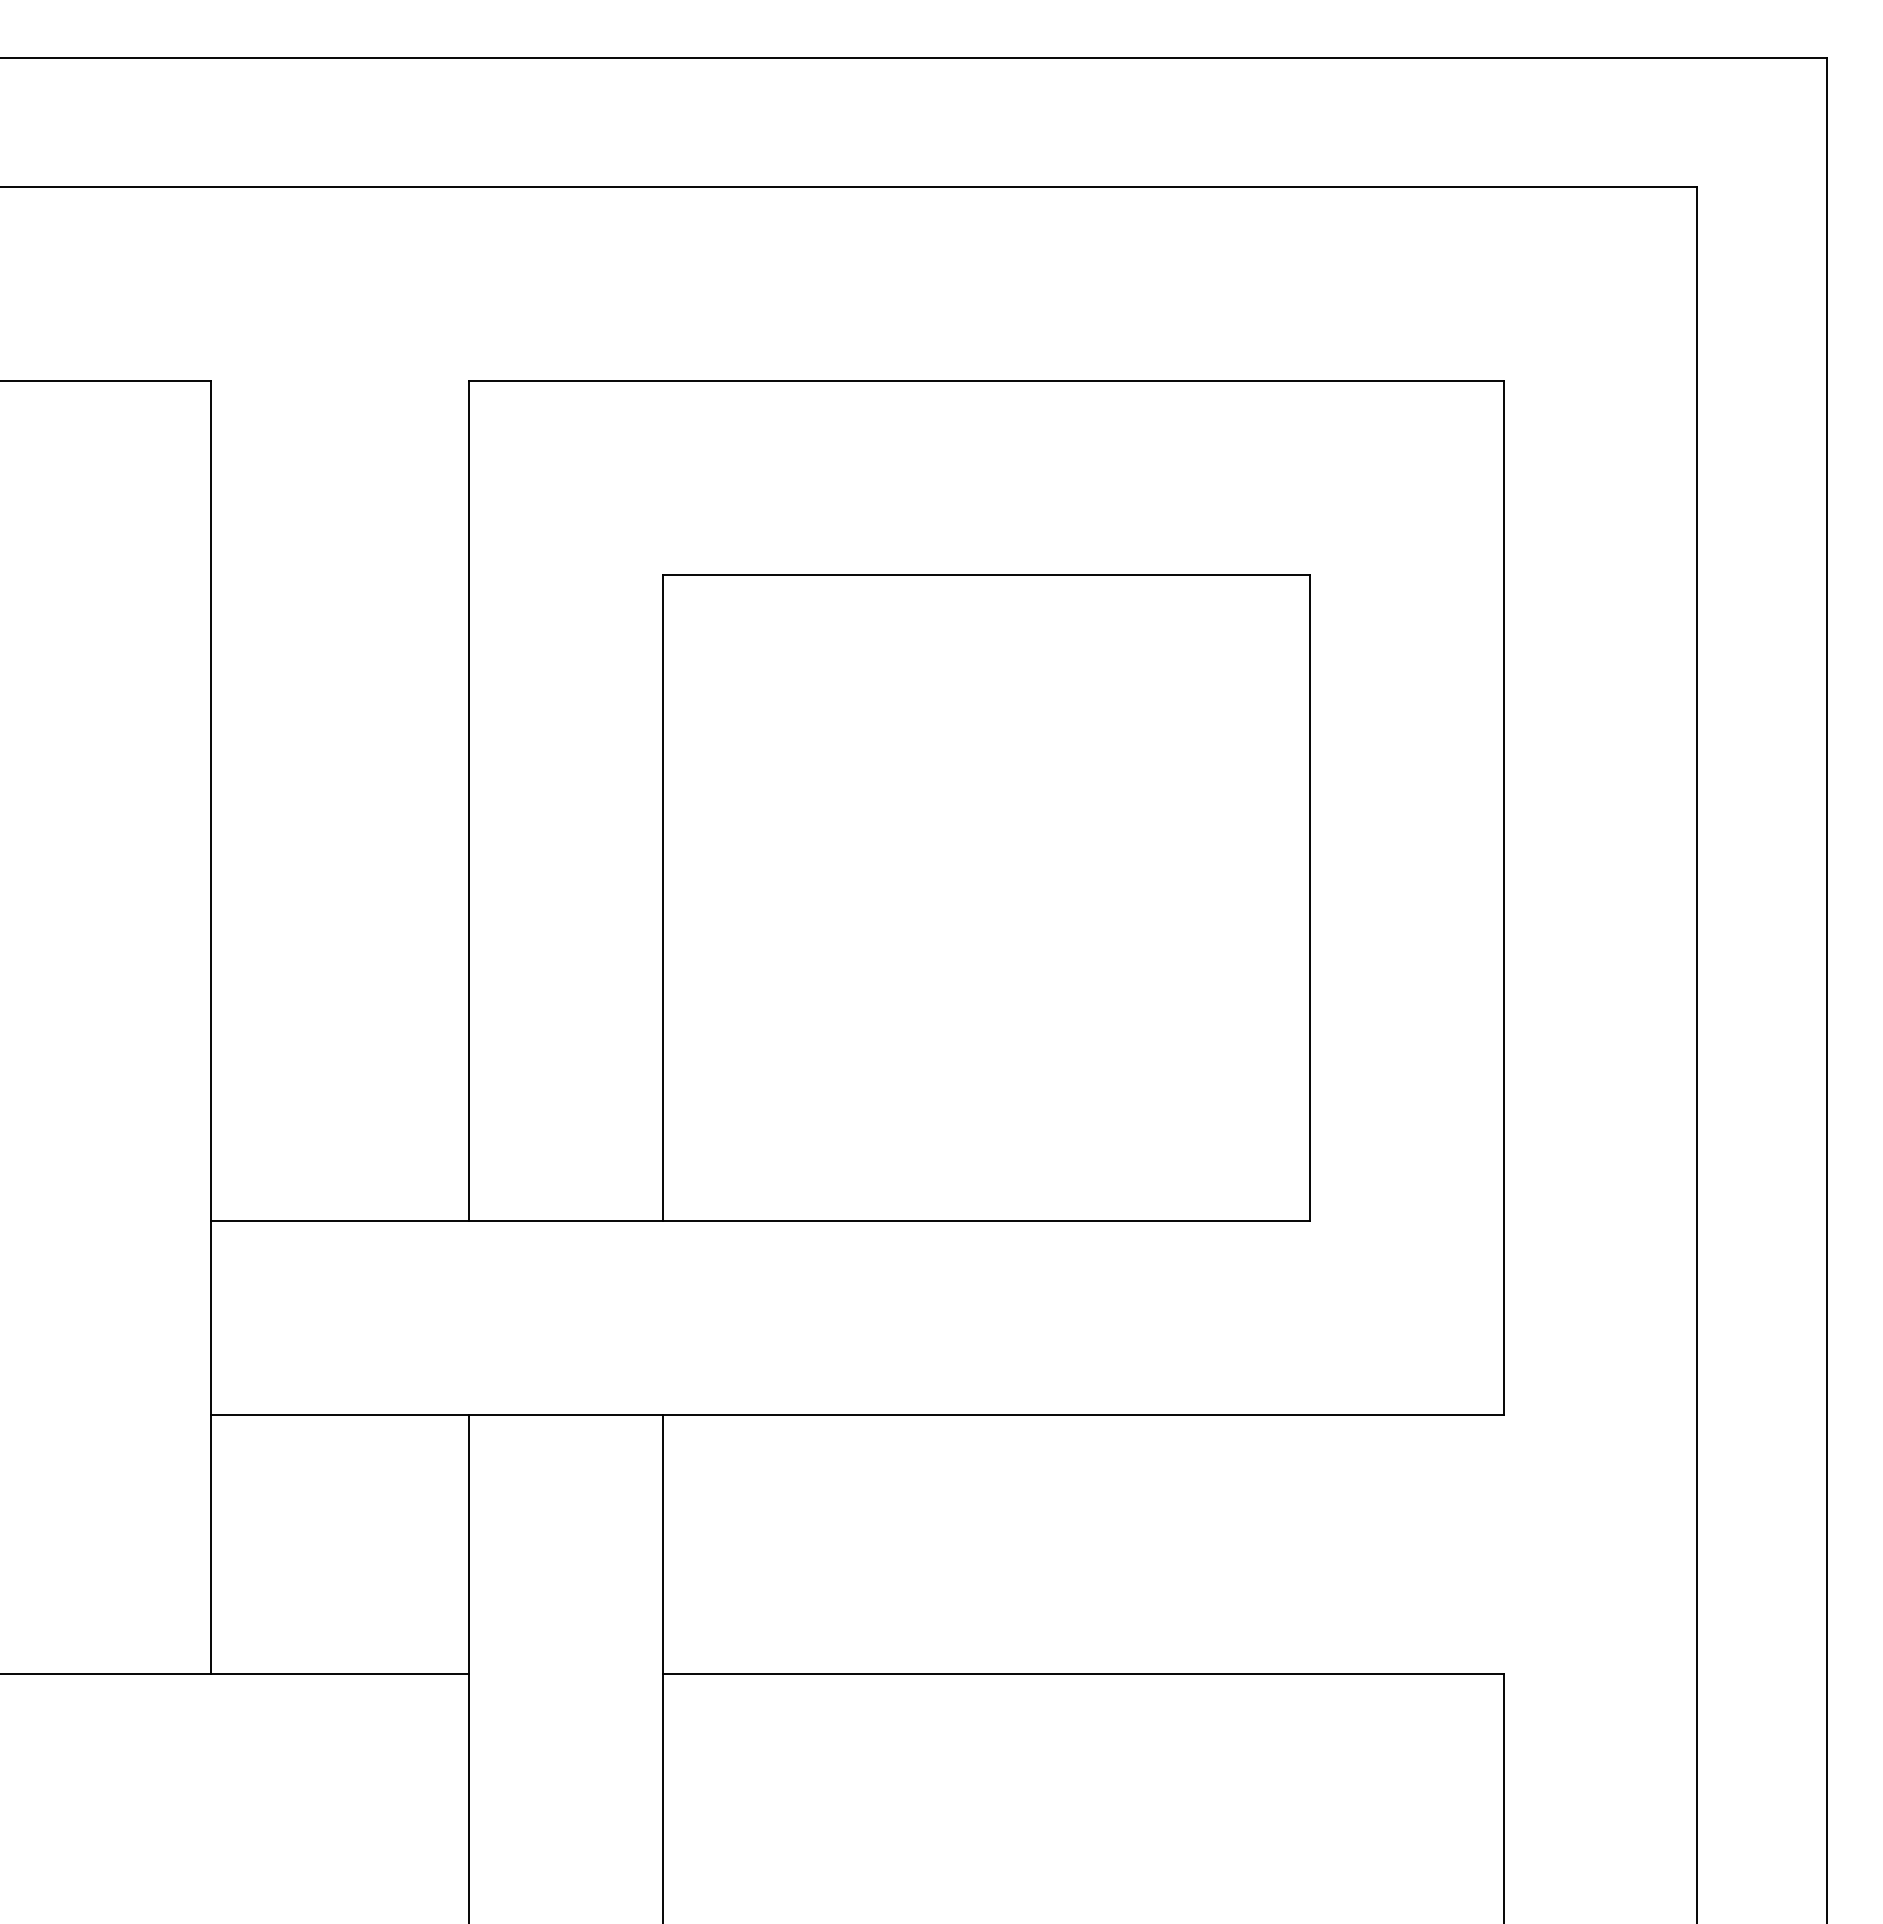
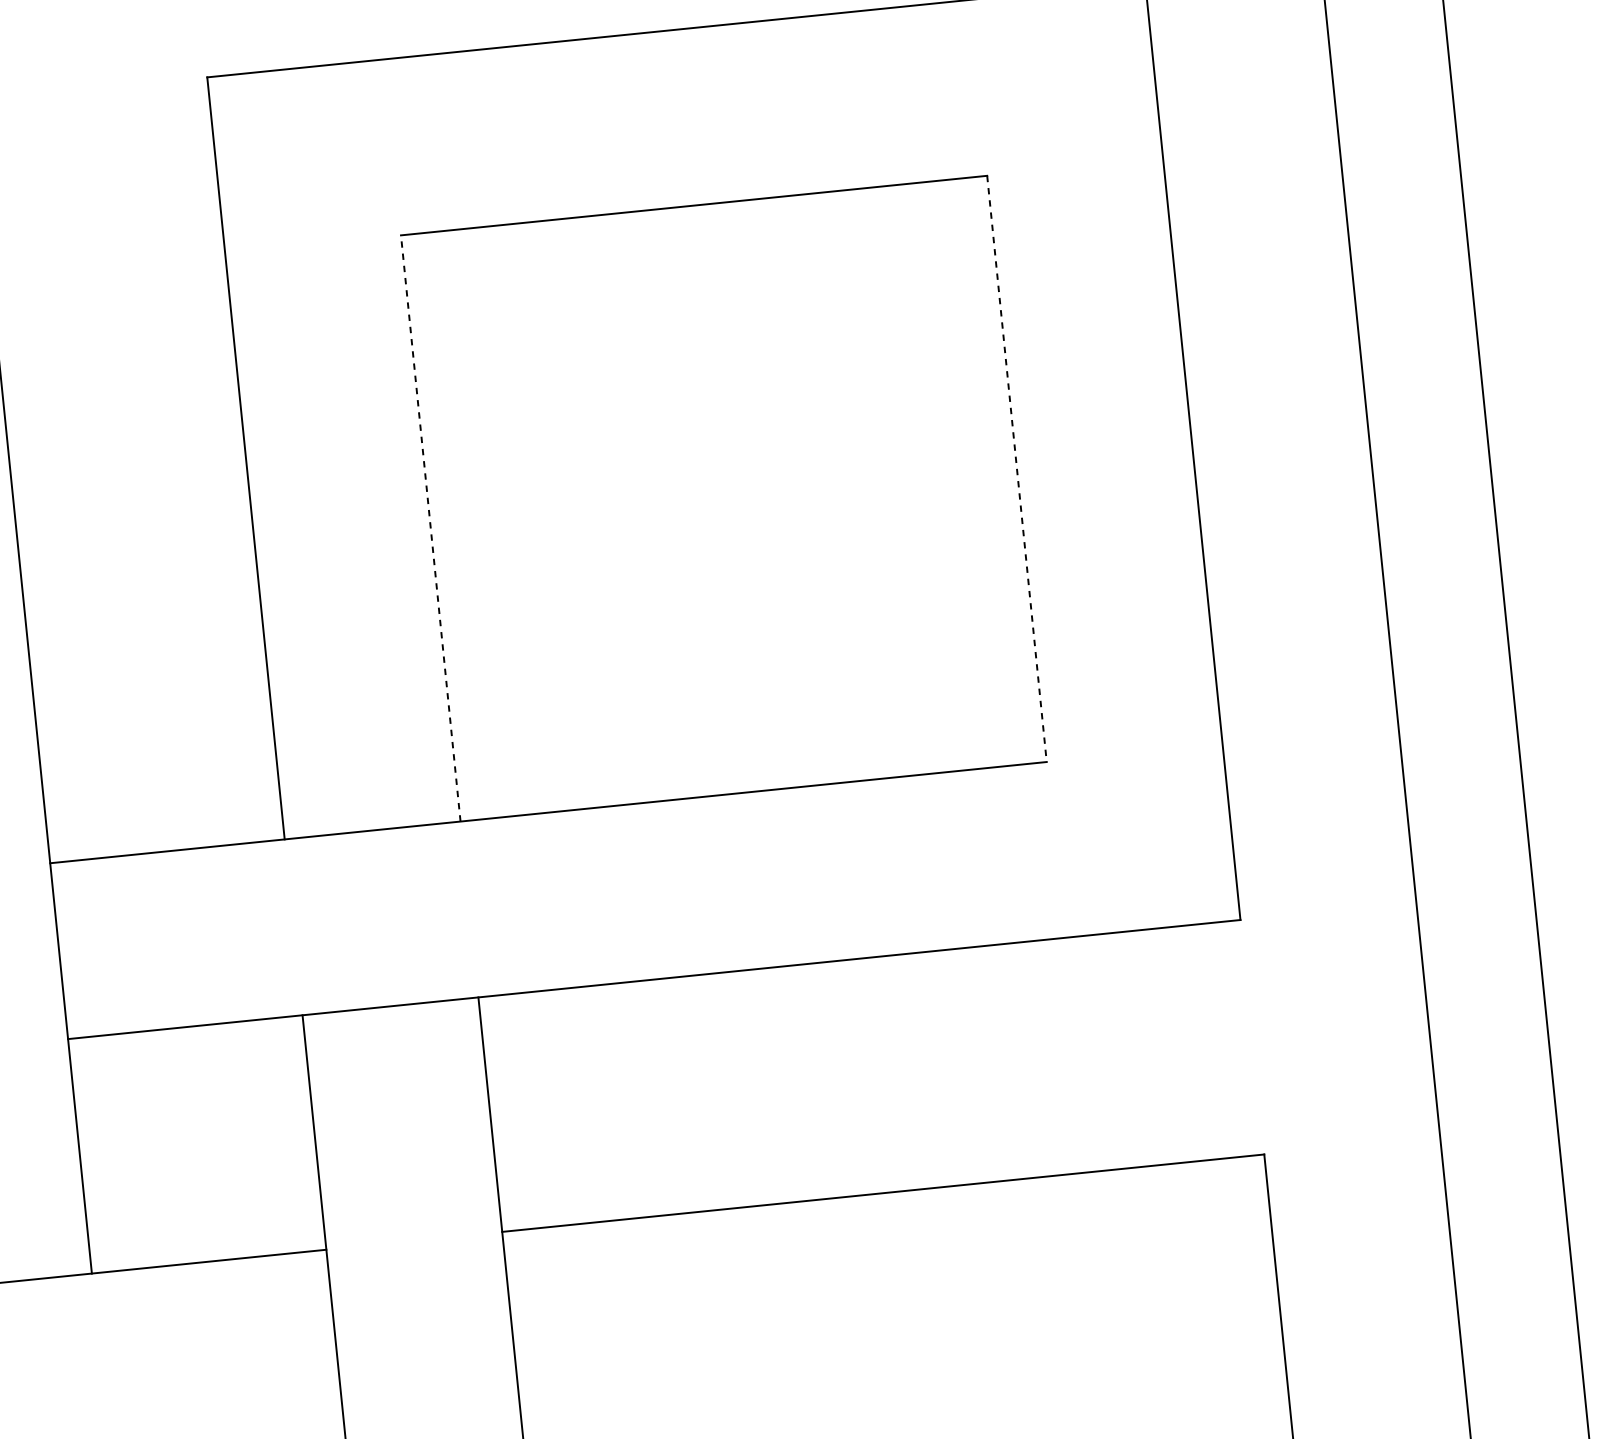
line: (663, 897) -> (430, 527), solid -> dashed
line: (1309, 898) -> (1016, 469), solid -> dashed

